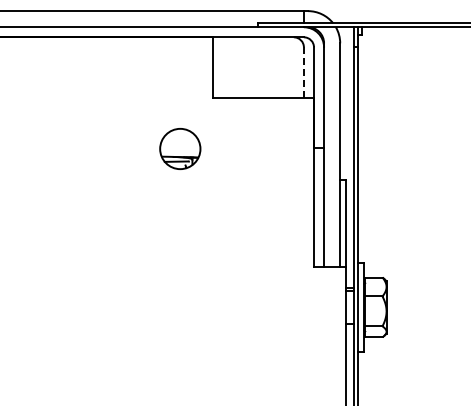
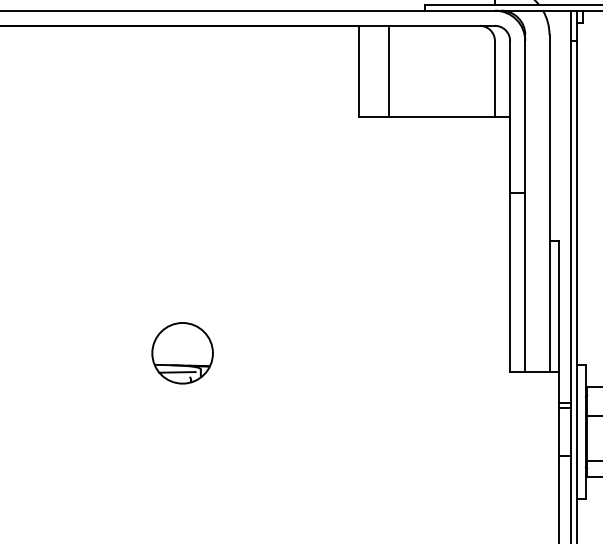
line: (233, 67) -> (389, 71), added
line: (303, 73) -> (494, 80), dashed -> solid
part: (180, 148) -> (182, 352), moved

